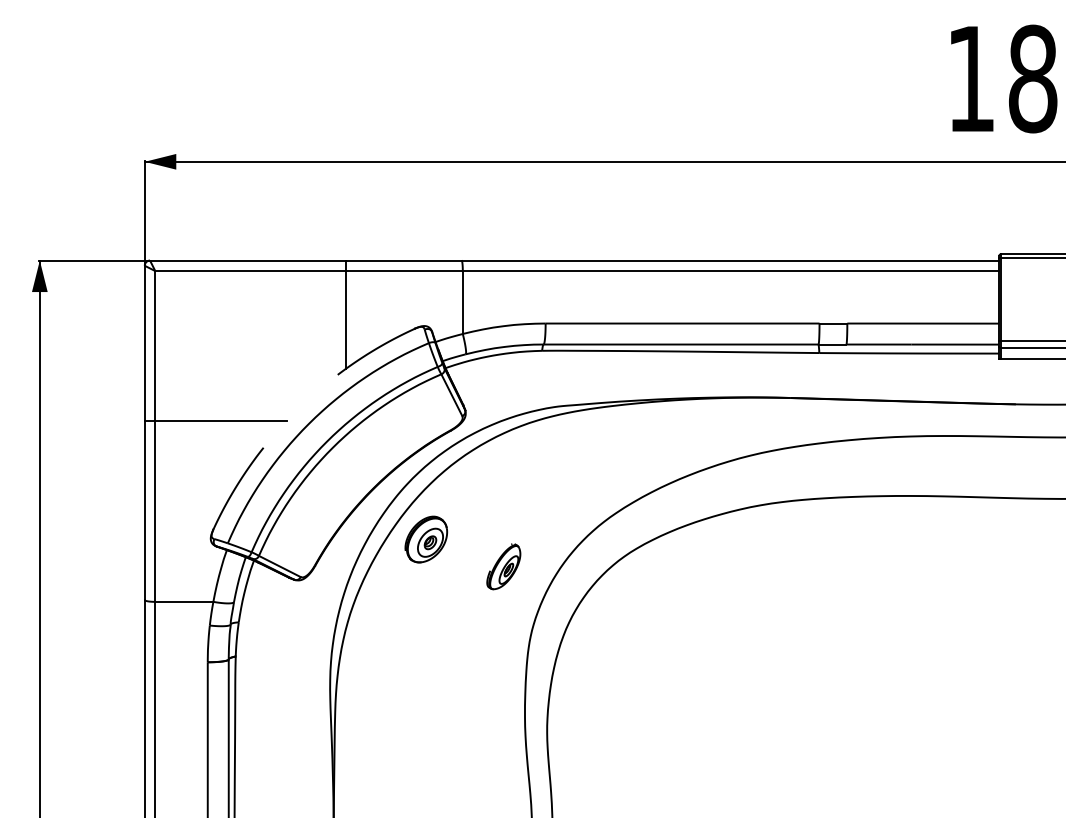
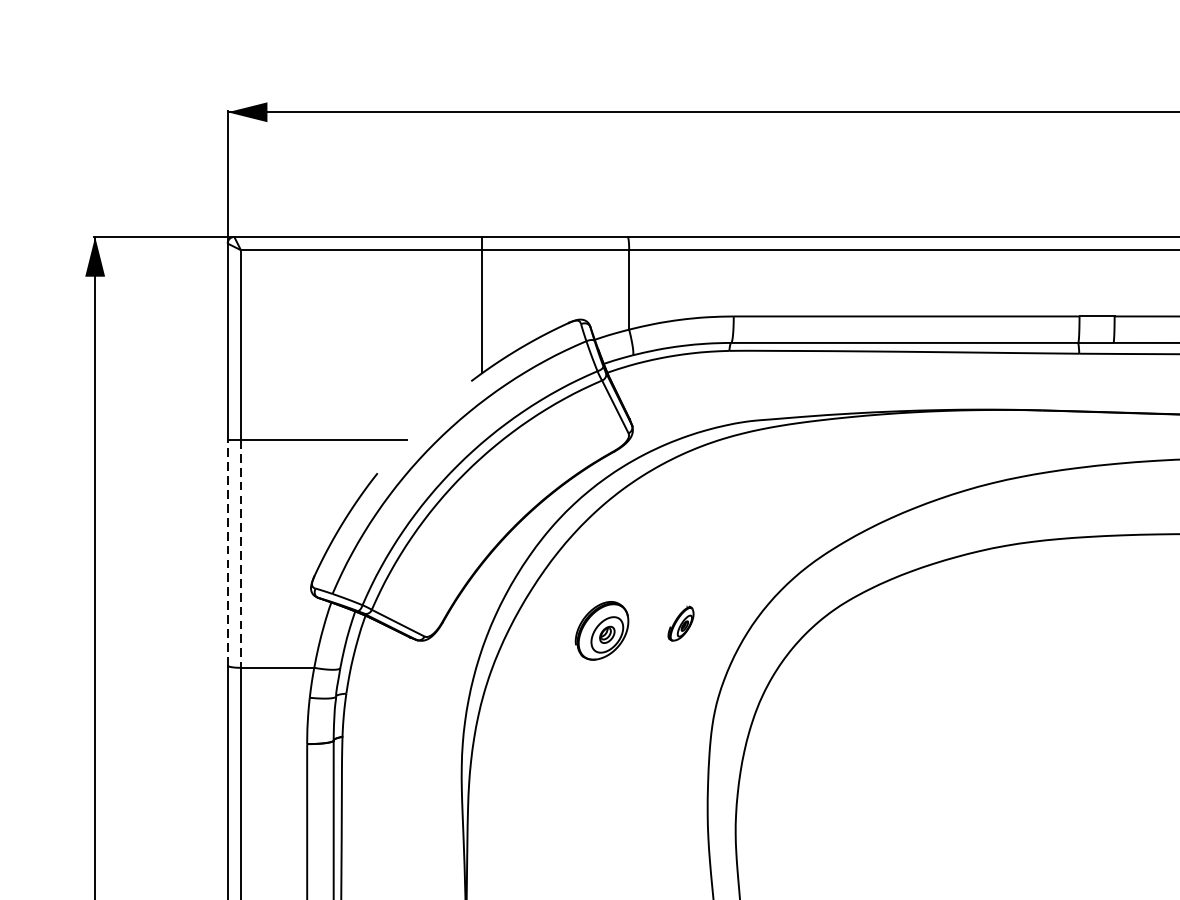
line: (144, 510) -> (227, 552), solid -> dashed
line: (155, 512) -> (241, 555), solid -> dashed
part: (426, 539) -> (602, 630), moved
part: (503, 566) -> (680, 623), size x0.6

